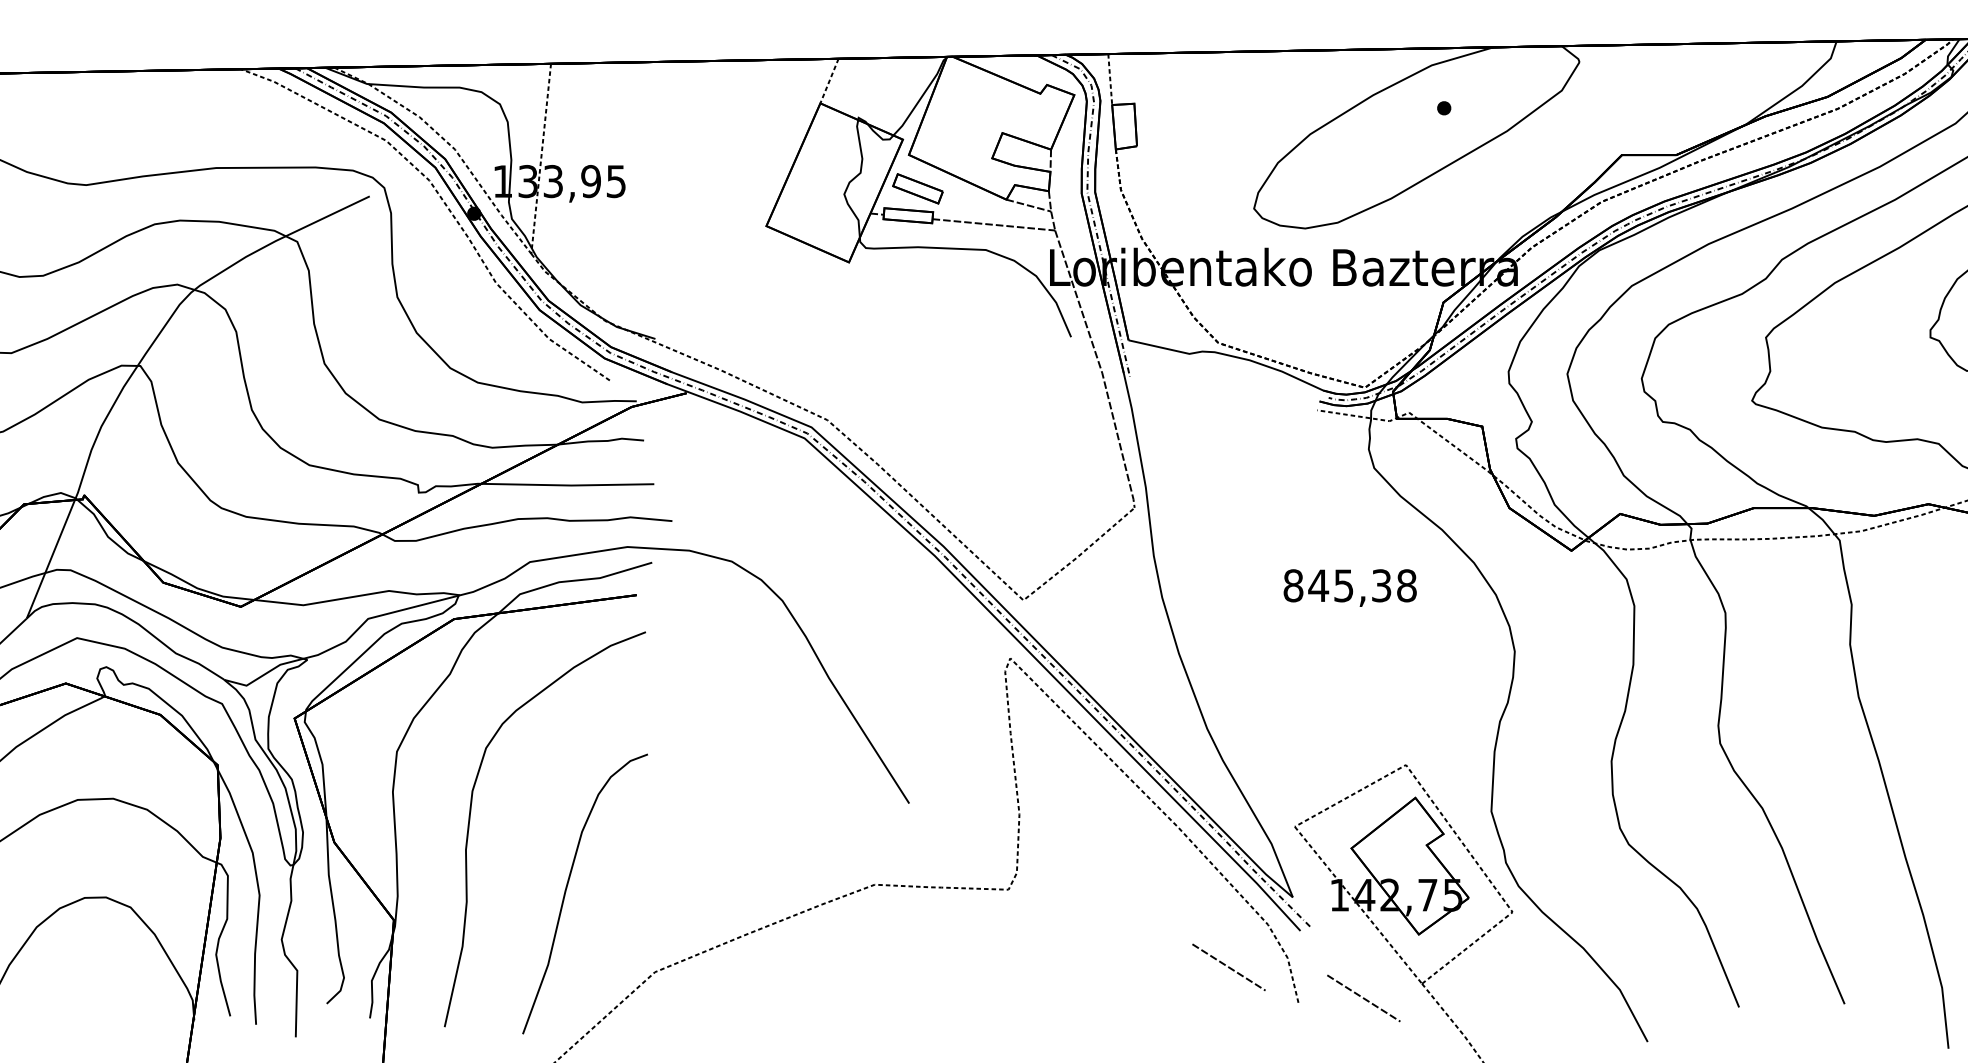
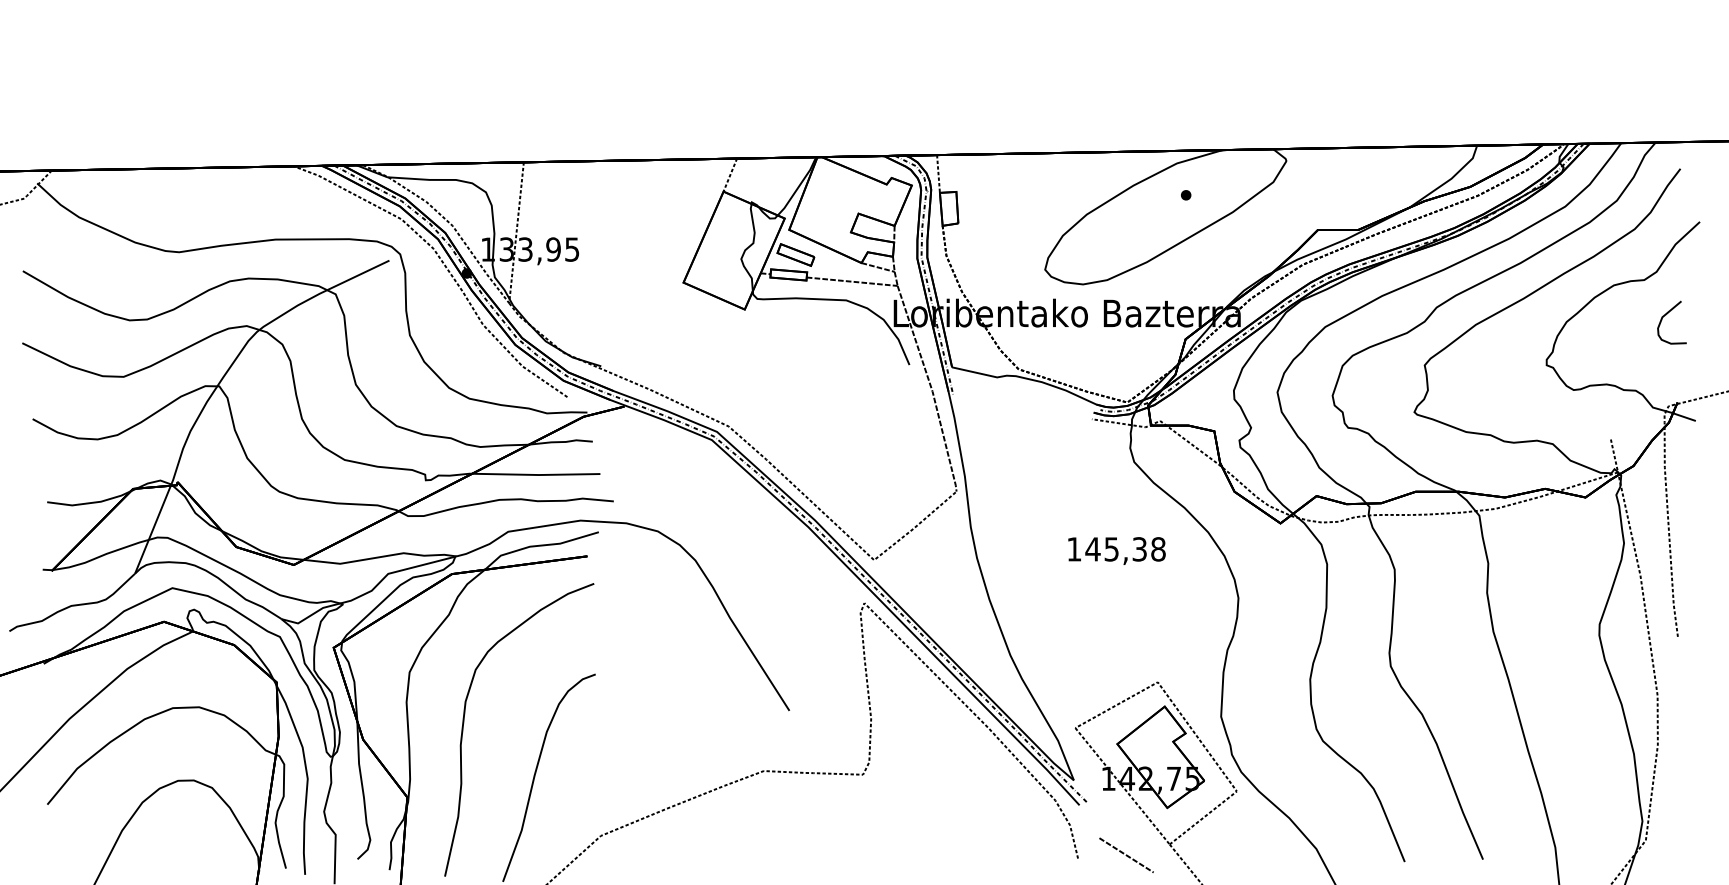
text: (1293, 585) -> (1074, 549), 845,38 -> 145,38
line: (1228, 966) -> (1026, 831), removed

